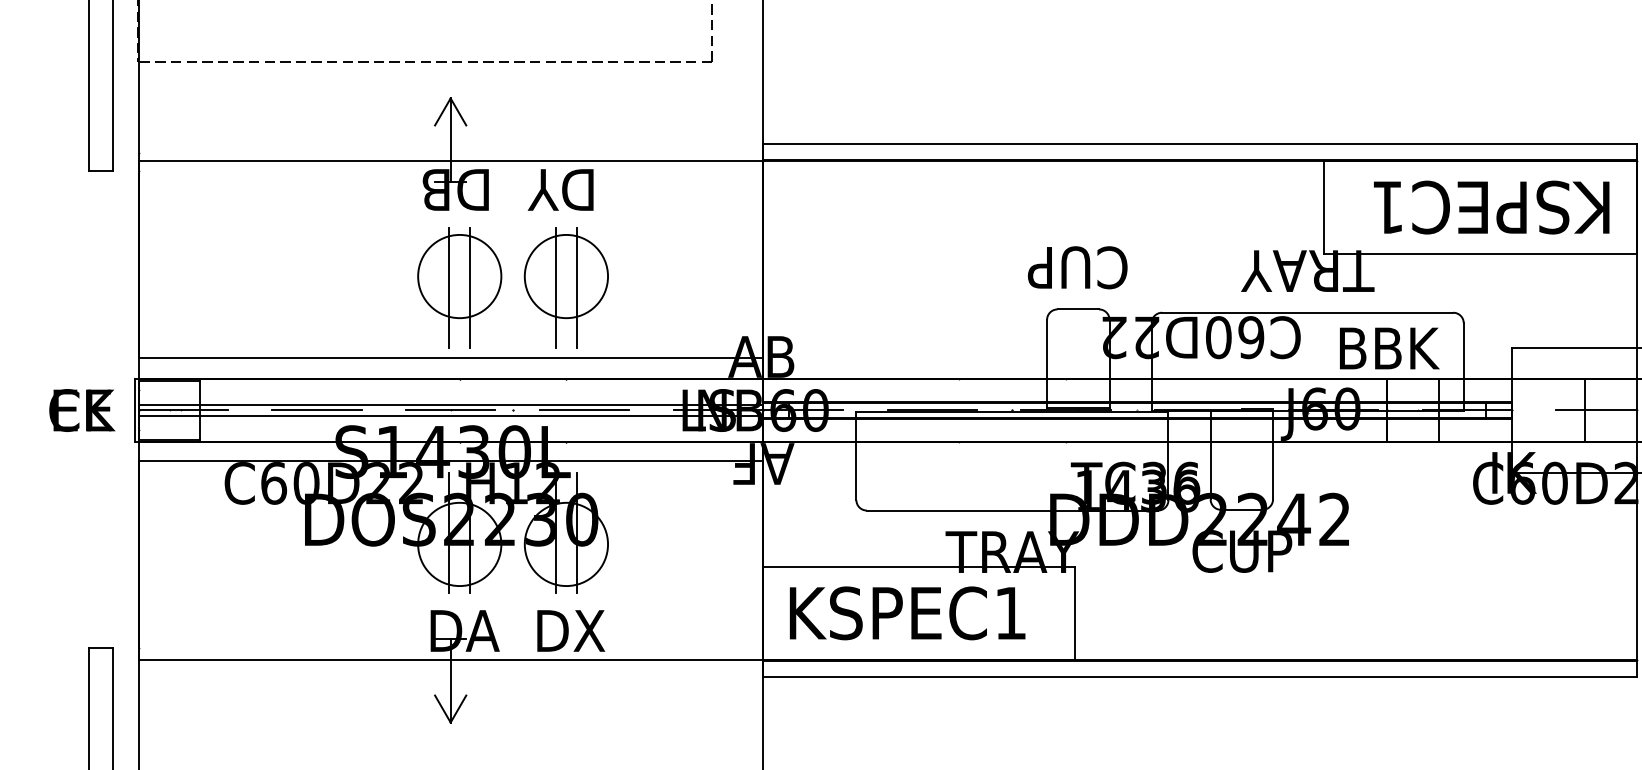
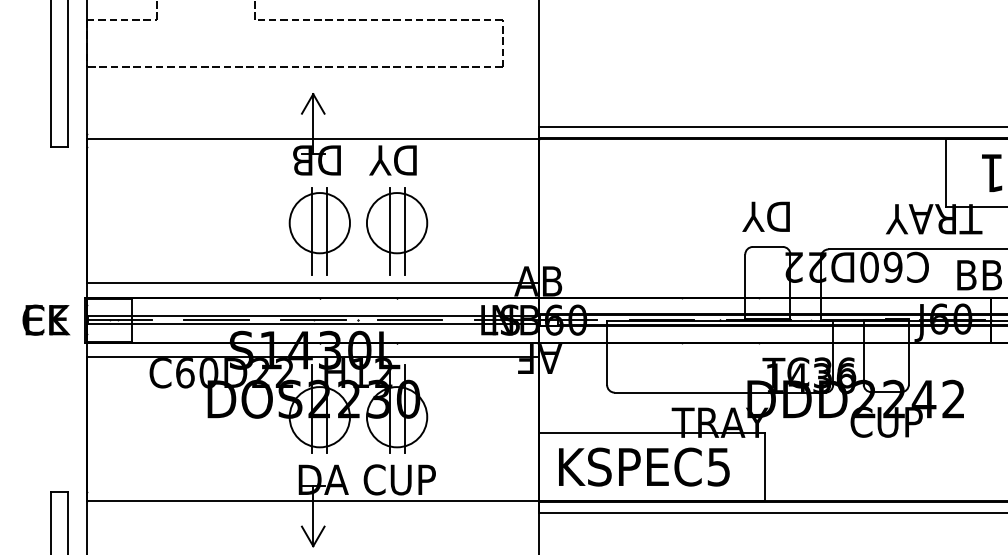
text: (1077, 267) -> (767, 216), CUP -> DY
text: (1010, 613) -> (718, 467), KSPEC1 -> KSPEC5
text: (570, 630) -> (400, 479), DX -> CUP

